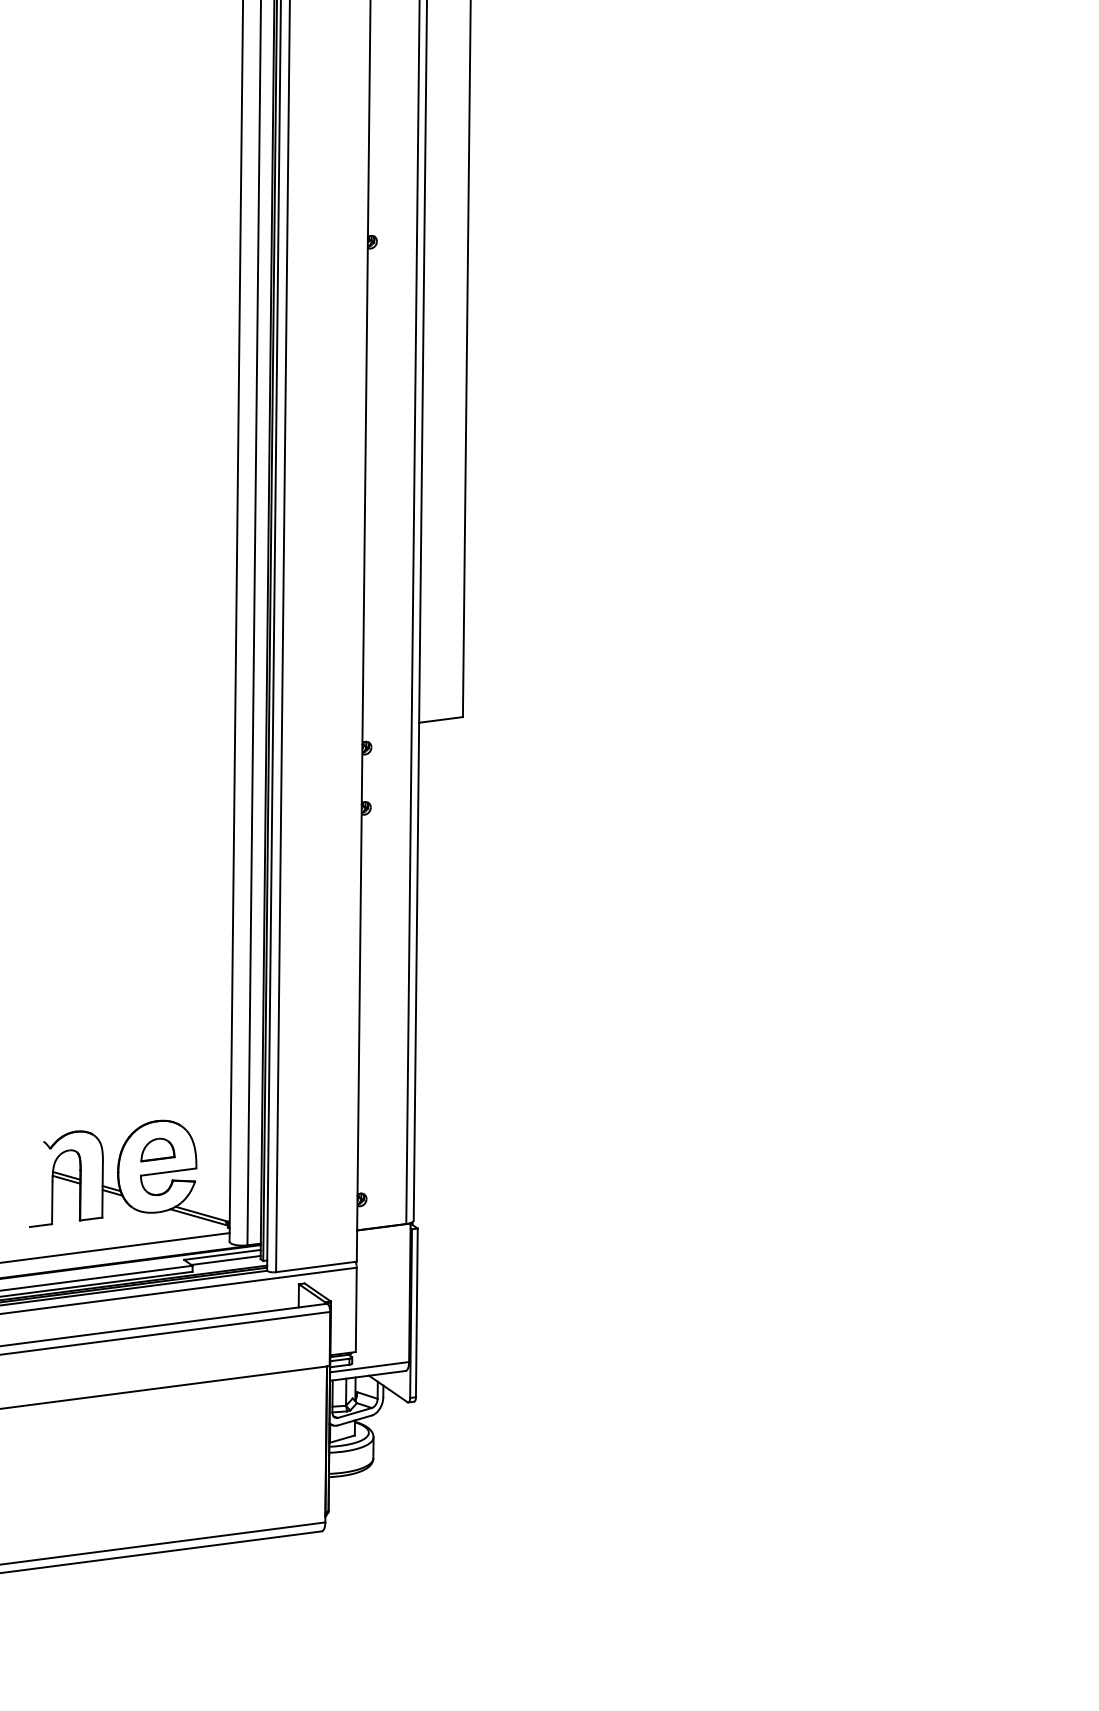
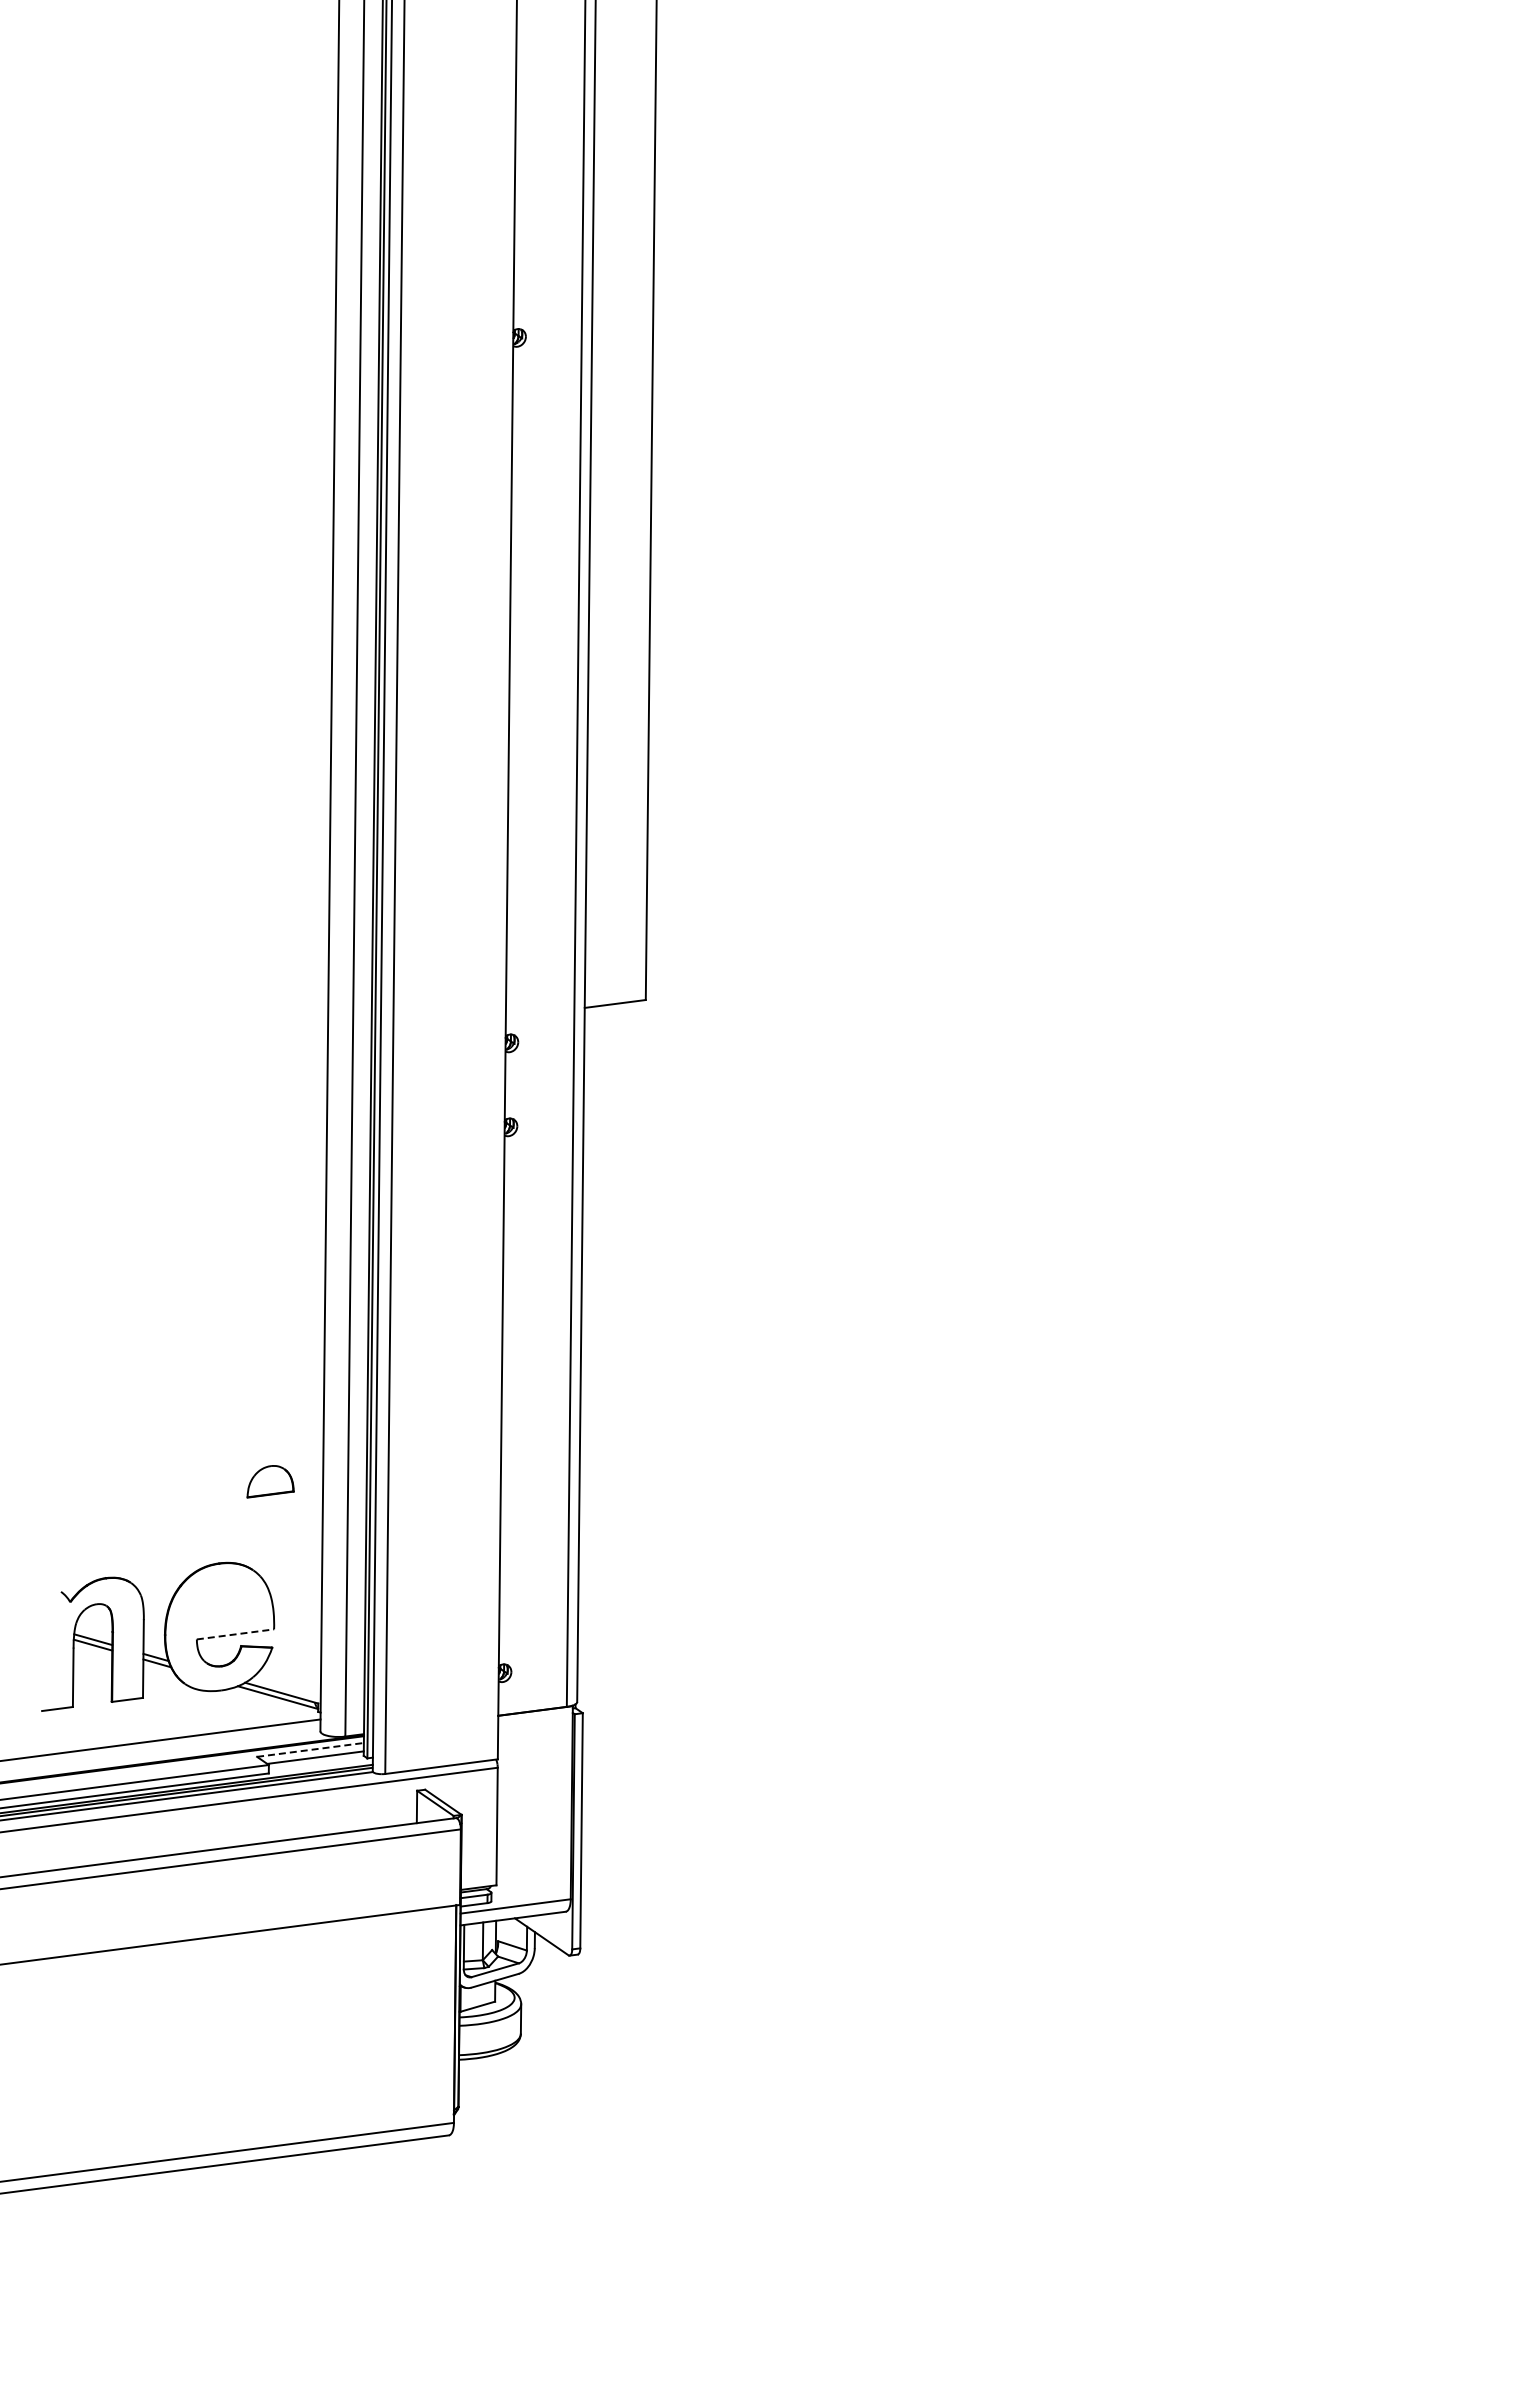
part: (157, 1149) -> (270, 1481), moved
line: (168, 1172) -> (235, 1634), solid -> dashed
line: (222, 1254) -> (310, 1749), solid -> dashed

